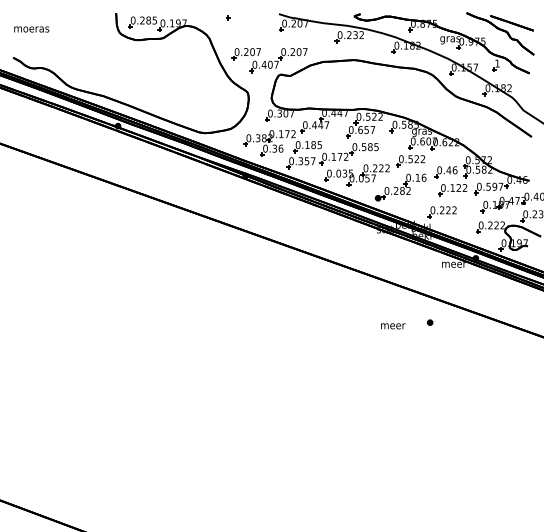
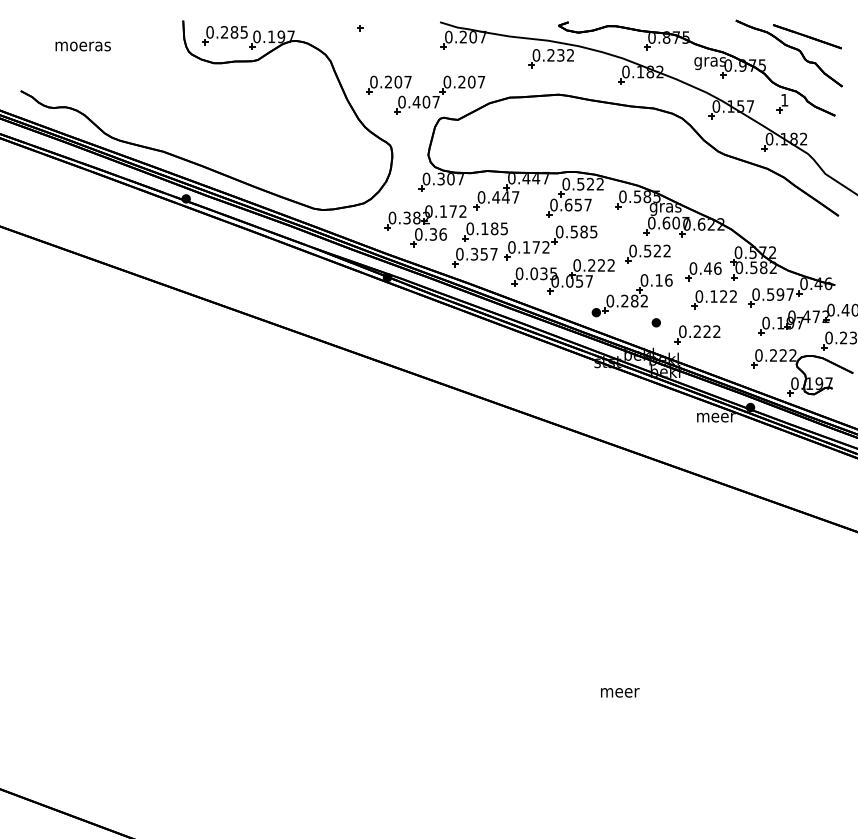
text: (31, 29) -> (82, 46), moved
part: (429, 322) -> (655, 322), moved
text: (393, 326) -> (620, 693), moved

